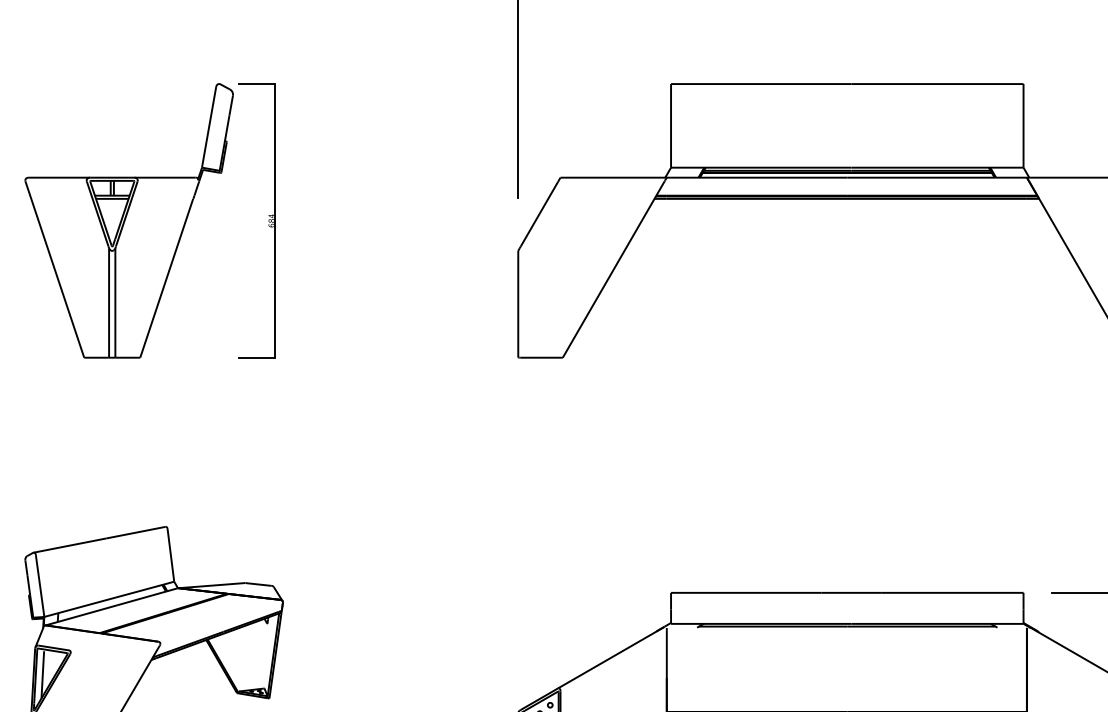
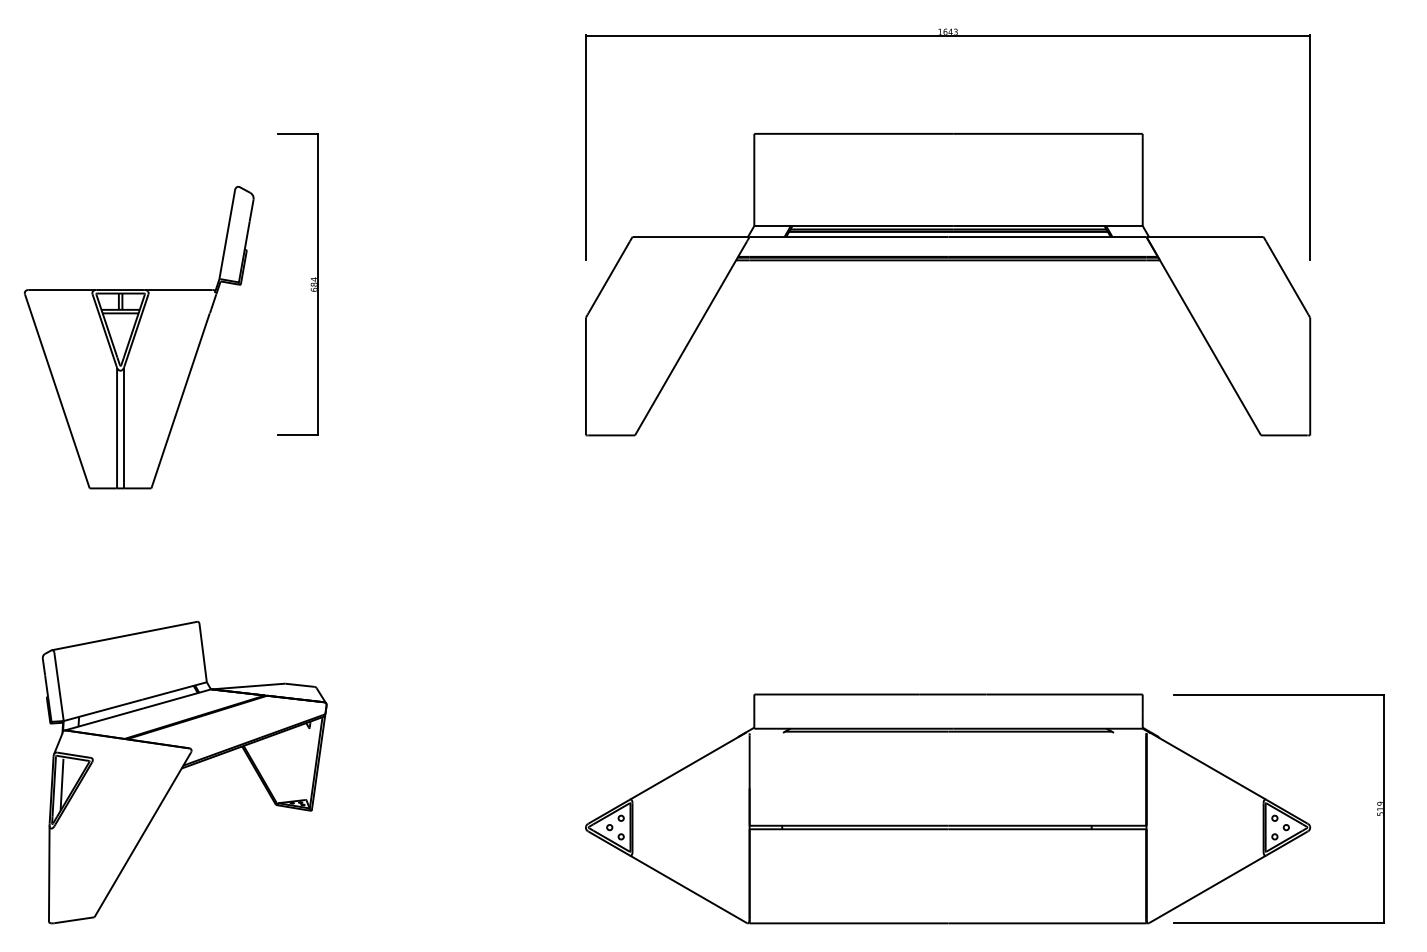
part: (129, 220) -> (139, 337), moved

